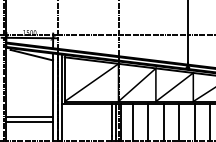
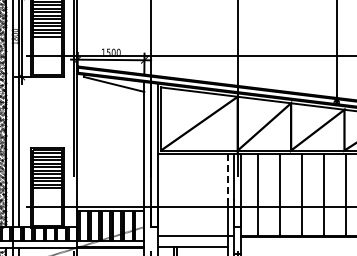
line: (29, 116) -> (110, 172), removed
line: (111, 119) -> (227, 176), solid -> dashed
line: (29, 122) -> (110, 180), removed

